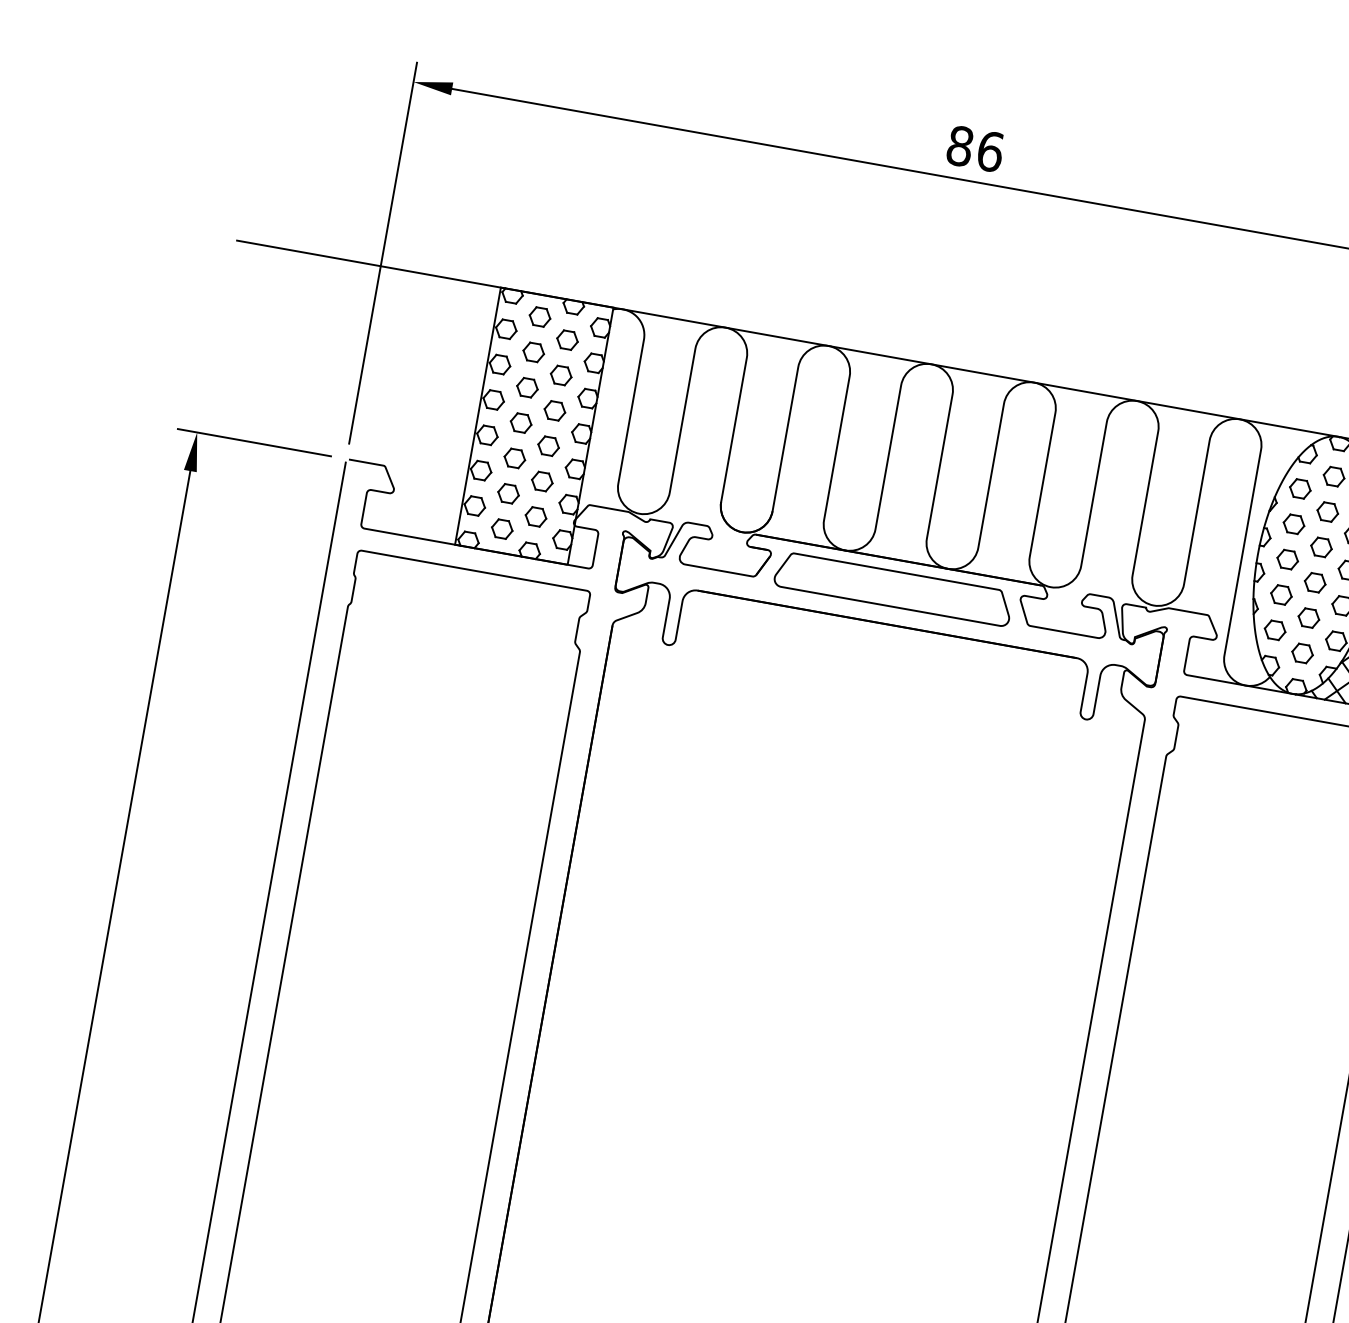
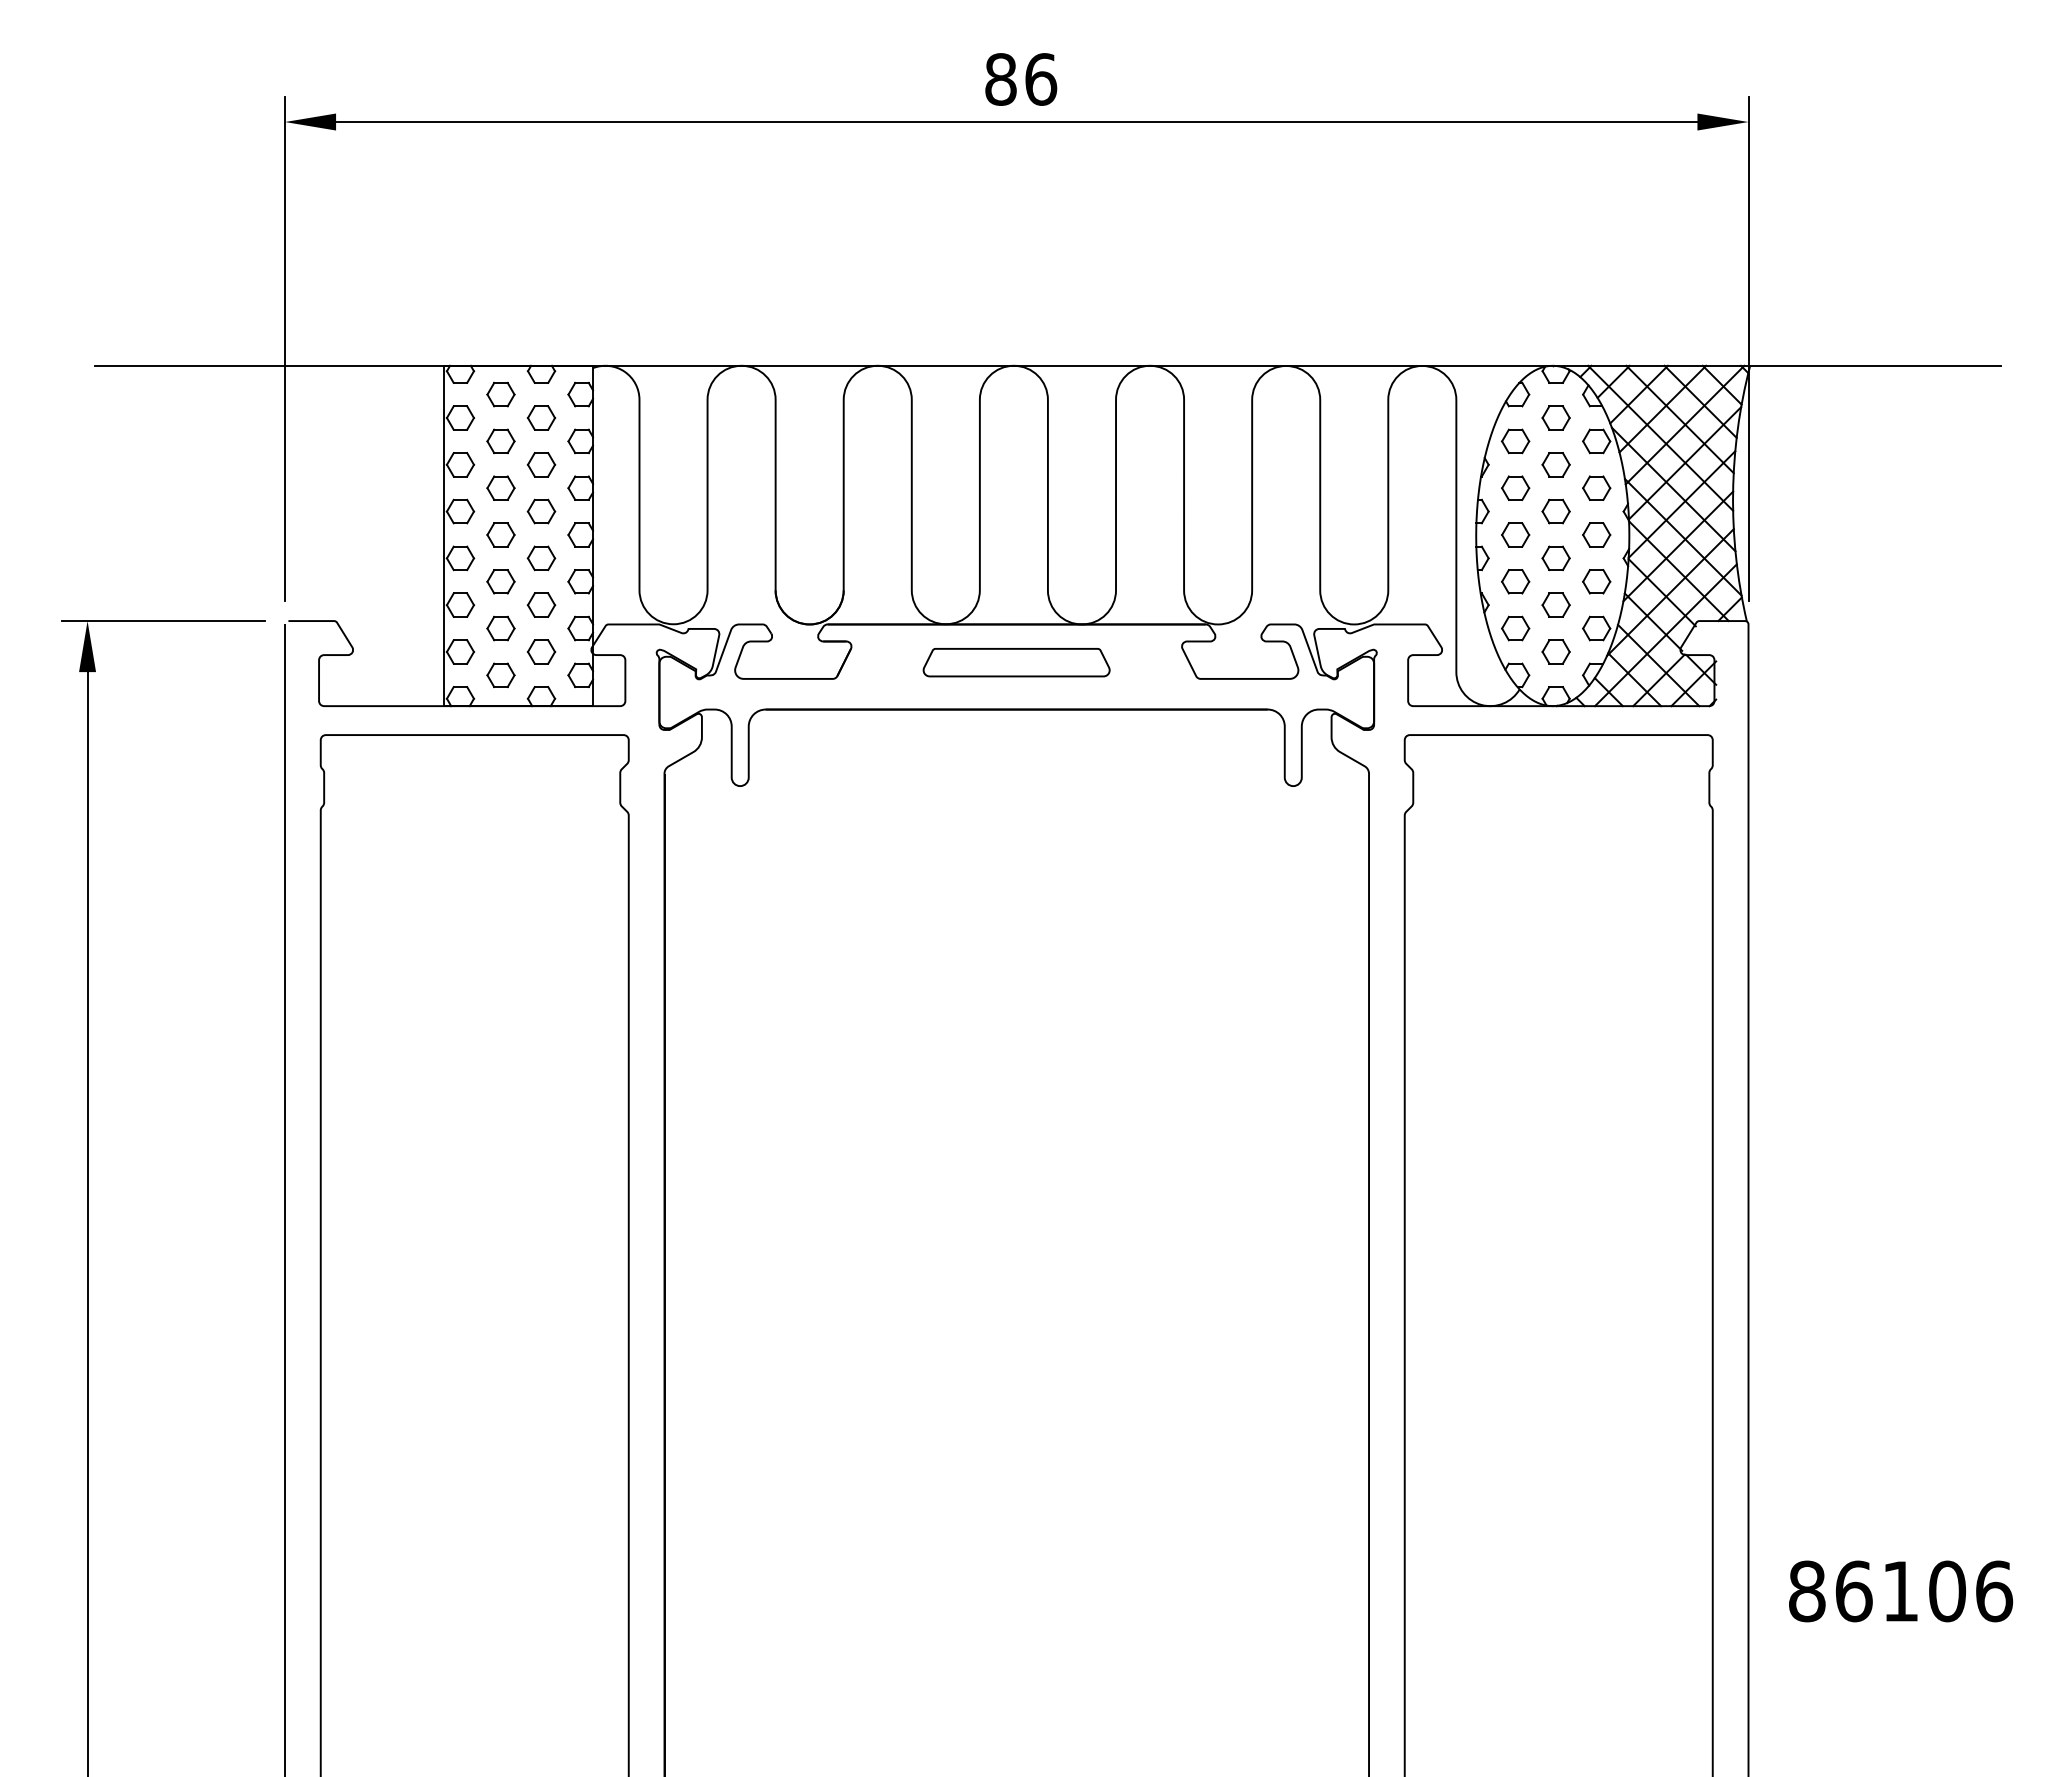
part: (893, 588) -> (1016, 662), size x0.6

